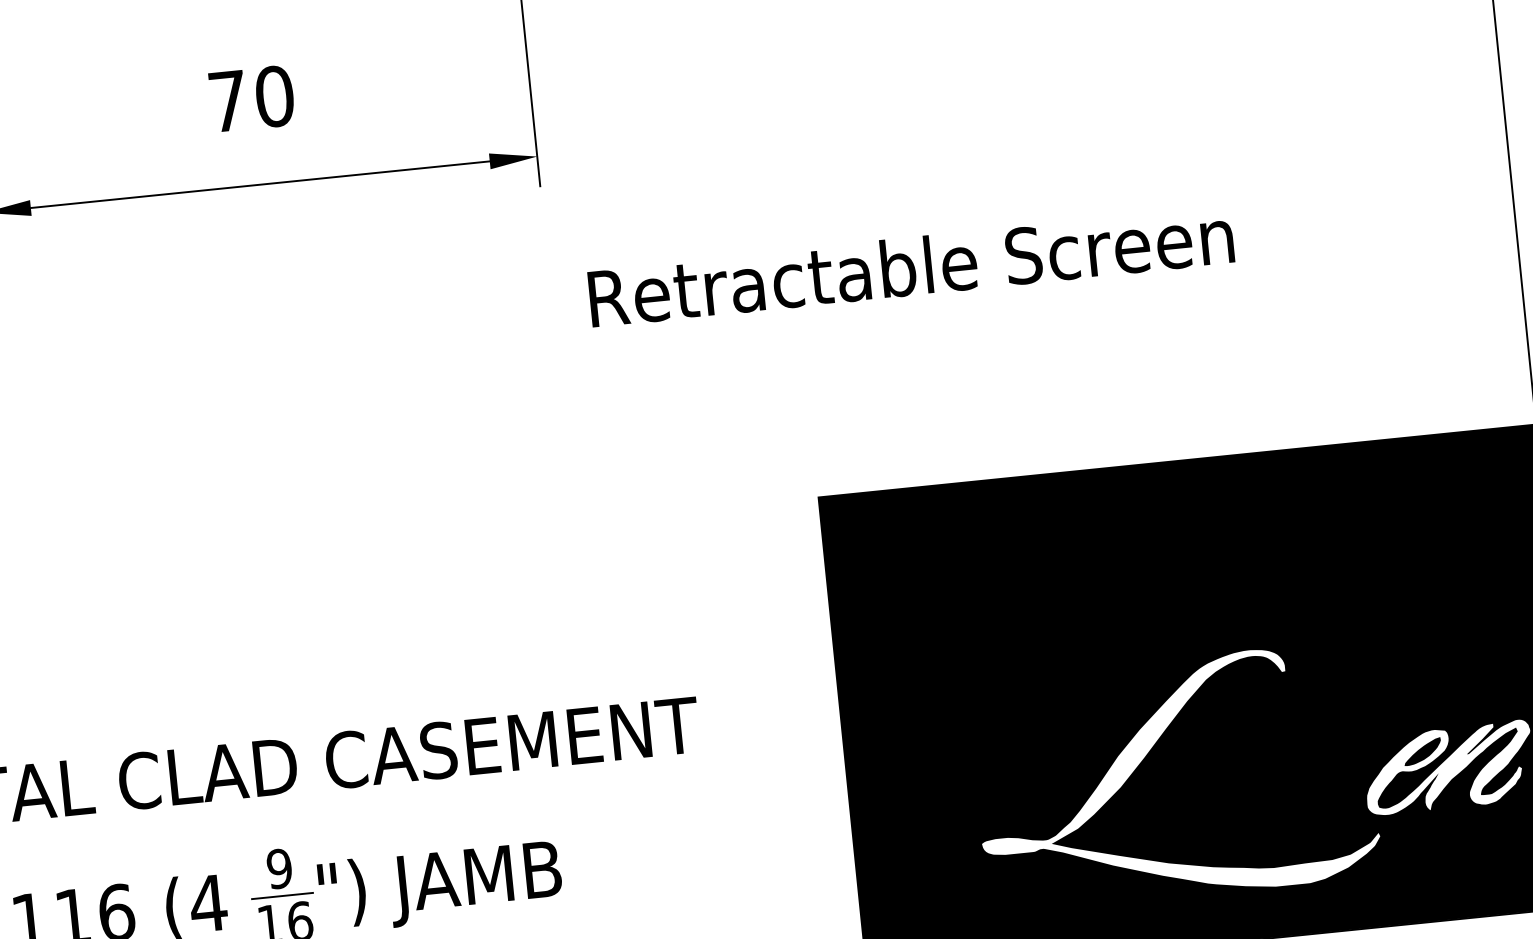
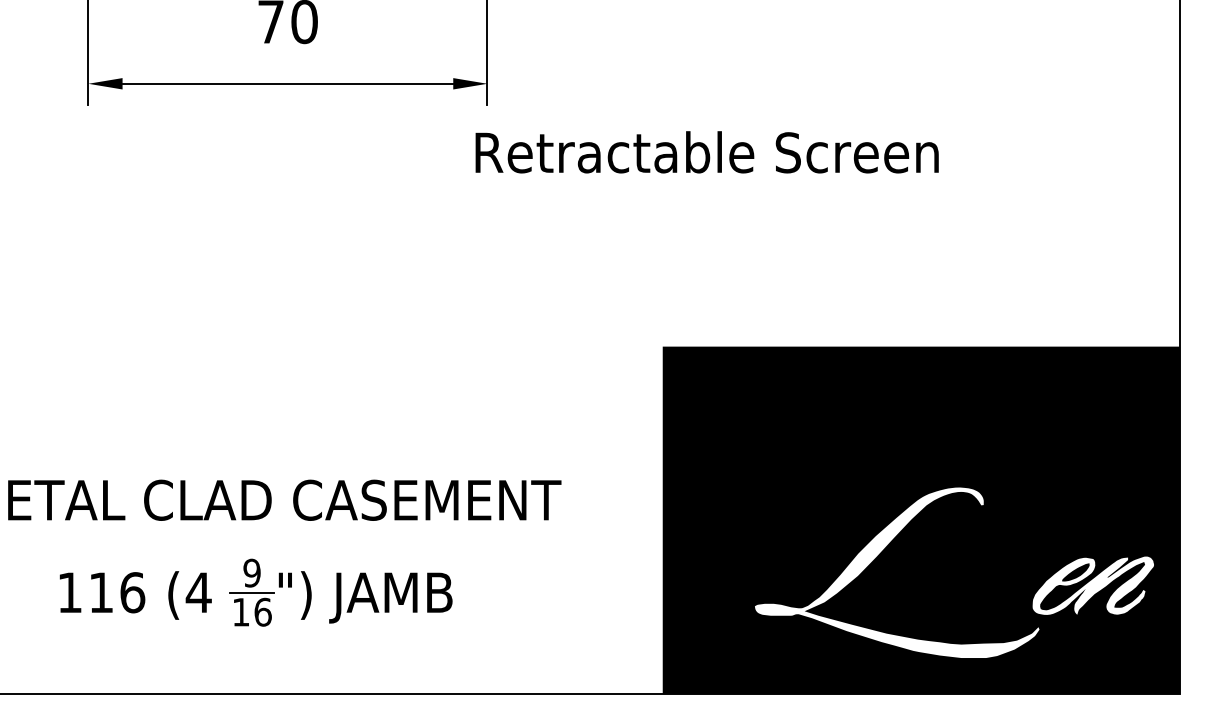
text: (910, 266) -> (706, 152), moved

